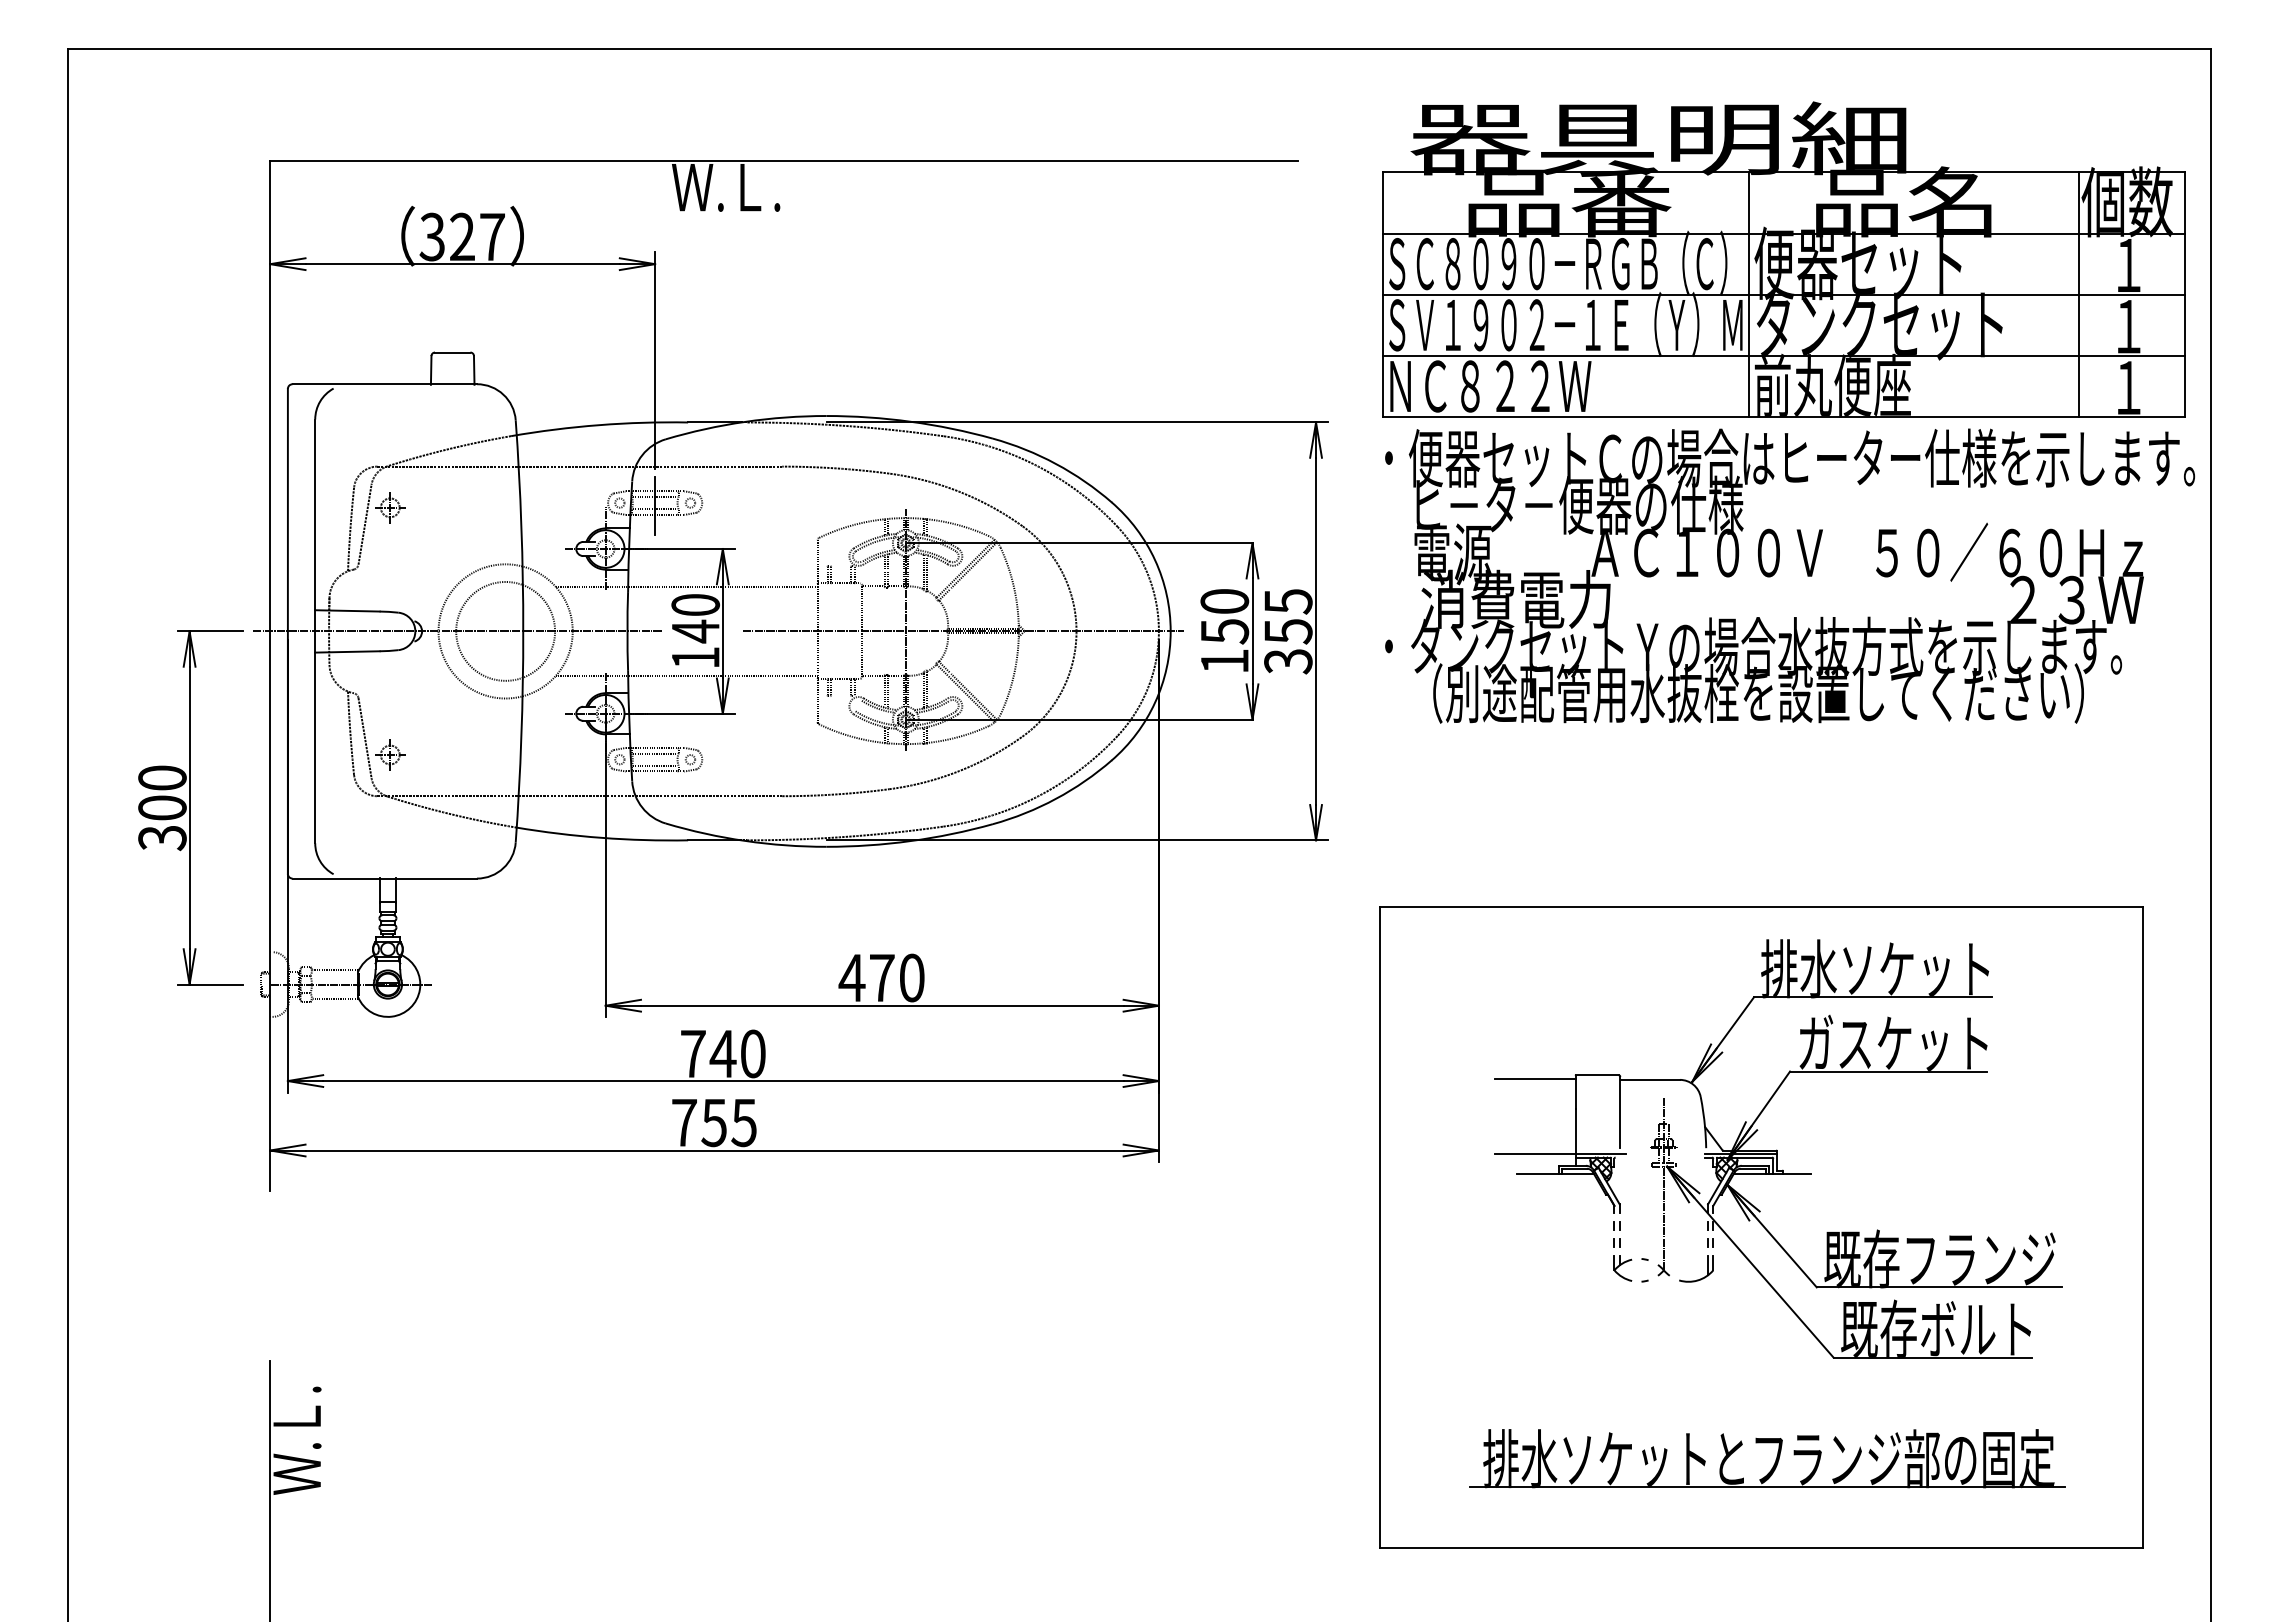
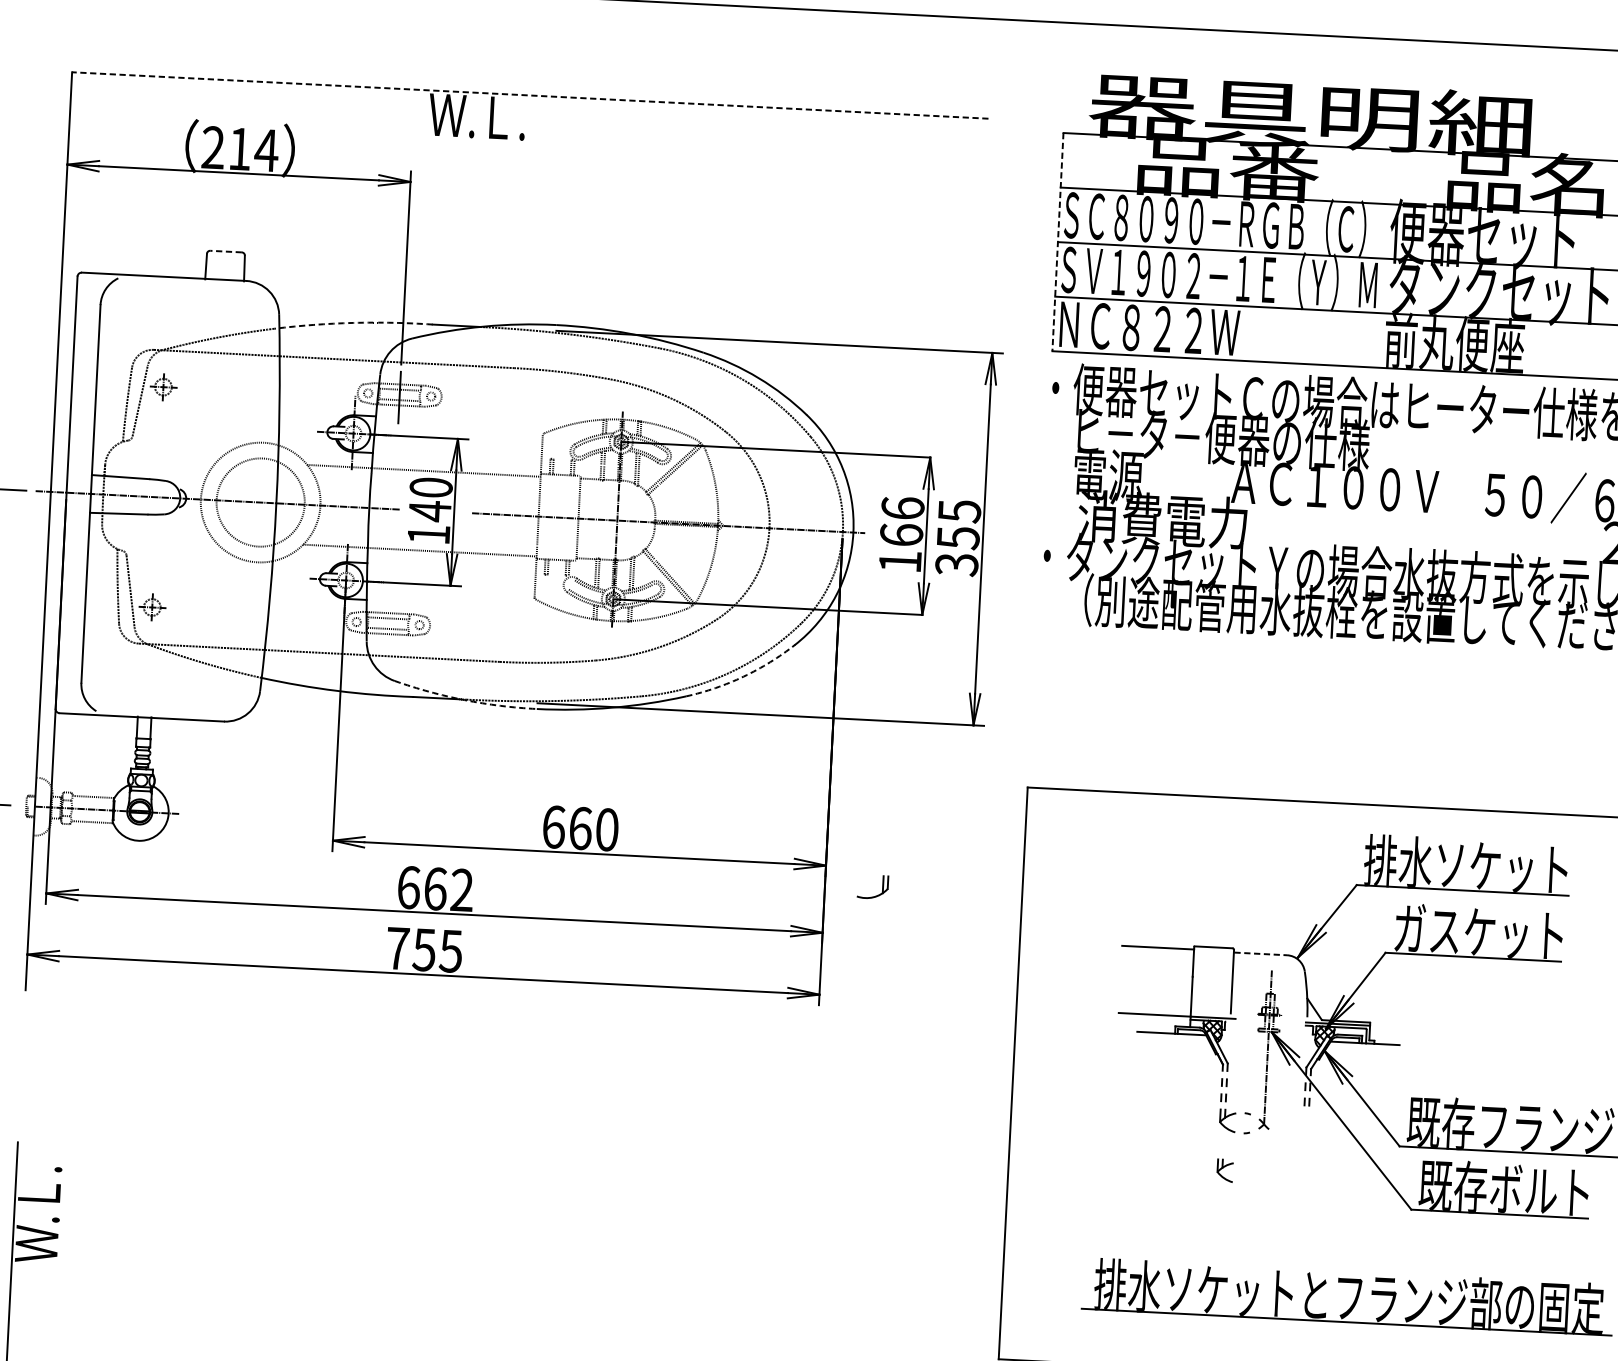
line: (783, 160) -> (529, 95), solid -> dashed
text: (462, 236) -> (240, 148), 327 -> 214
line: (1749, 294) -> (1384, 258), removed
line: (1383, 295) -> (1058, 242), solid -> dashed
line: (452, 352) -> (225, 251), solid -> dashed
arc: (599, 425) -> (353, 323), solid -> dashed
text: (1224, 616) -> (902, 521), 150 -> 166
arc: (1056, 798) -> (744, 676), solid -> dashed
arc: (745, 840) -> (465, 699), solid -> dashed
text: (866, 977) -> (566, 827), 470 -> 660
text: (723, 1053) -> (435, 888), 740 -> 662
line: (1650, 1079) -> (1260, 953), solid -> dashed
part: (1700, 1278) -> (875, 895), moved
part: (1622, 1324) -> (1224, 1170), added

